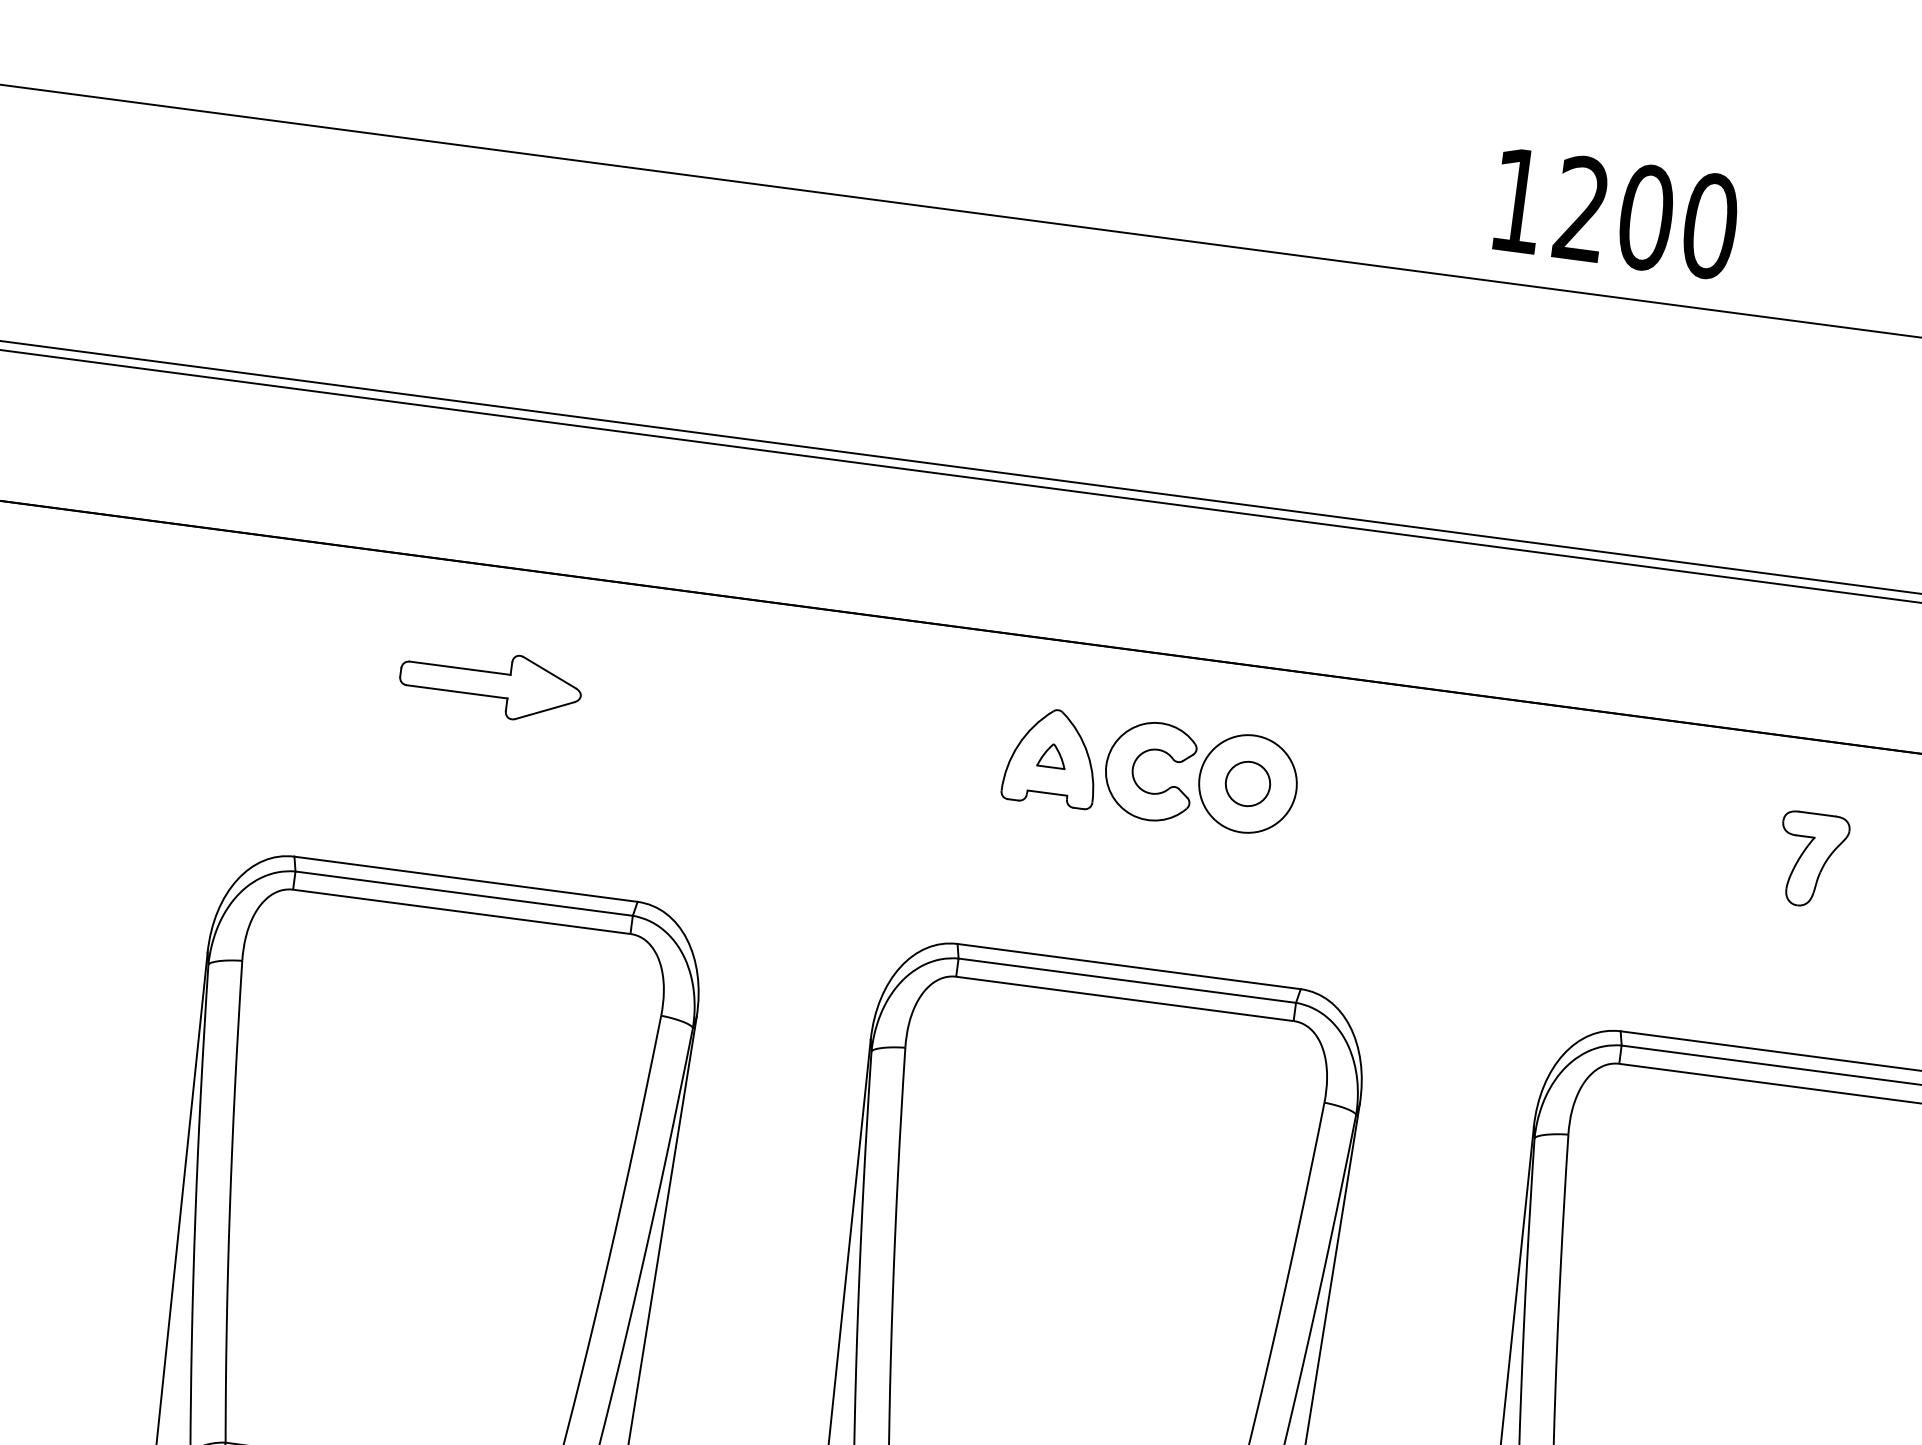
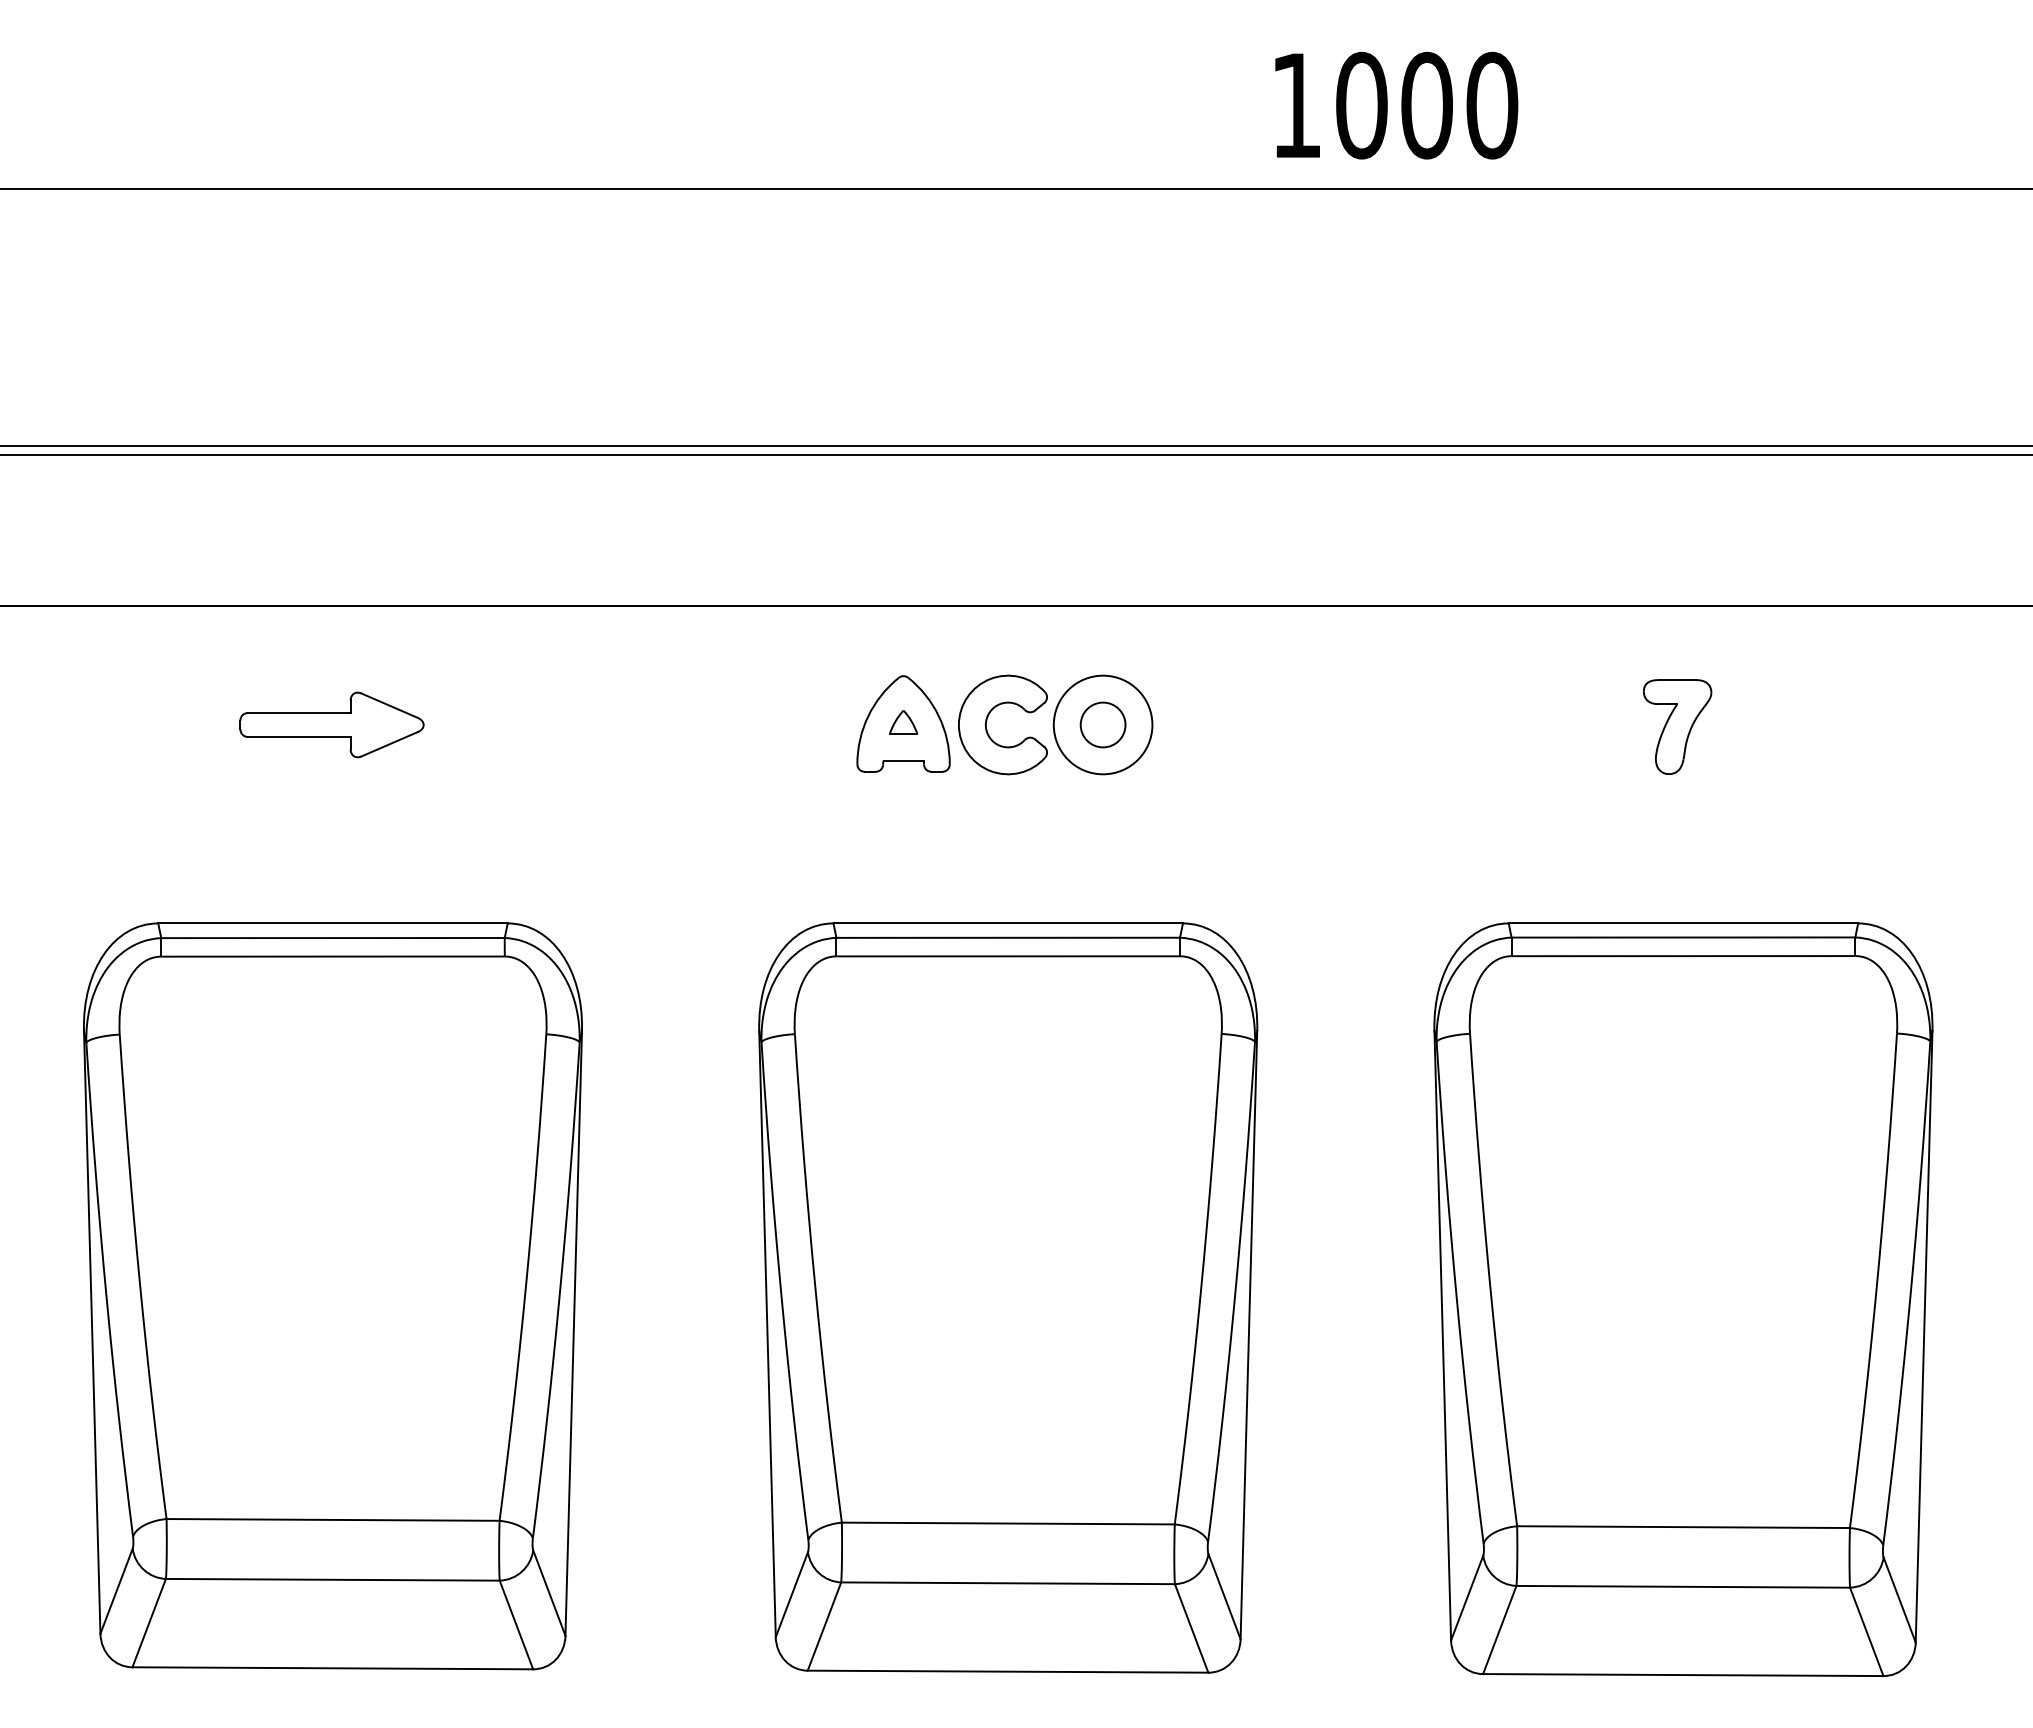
text: (1581, 209) -> (1361, 105), 1200 -> 1000

